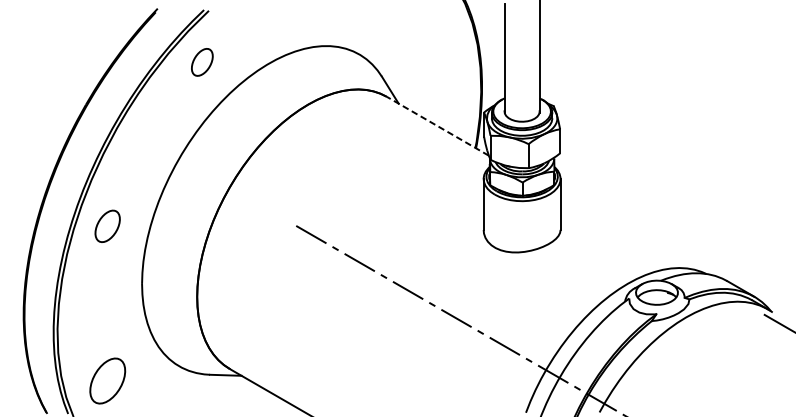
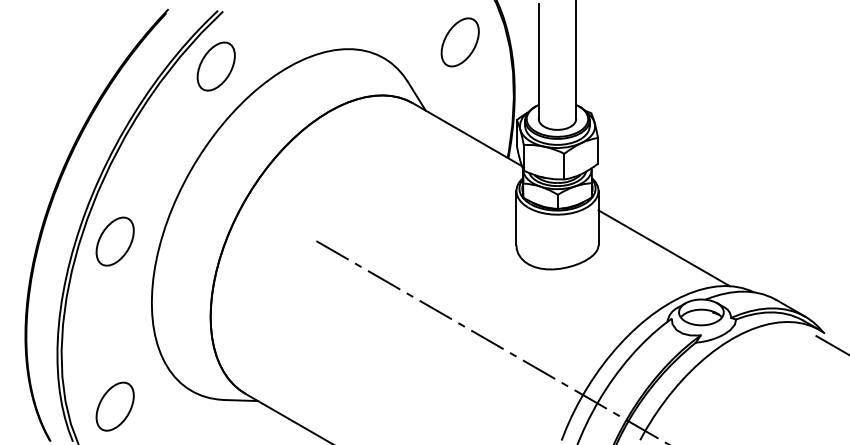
part: (430, 39) -> (459, 42), added
part: (201, 62) -> (215, 66), size x1.67
line: (437, 126) -> (467, 134), dashed -> solid
part: (107, 226) -> (114, 241), size x1.43
line: (621, 232) -> (663, 248), added

